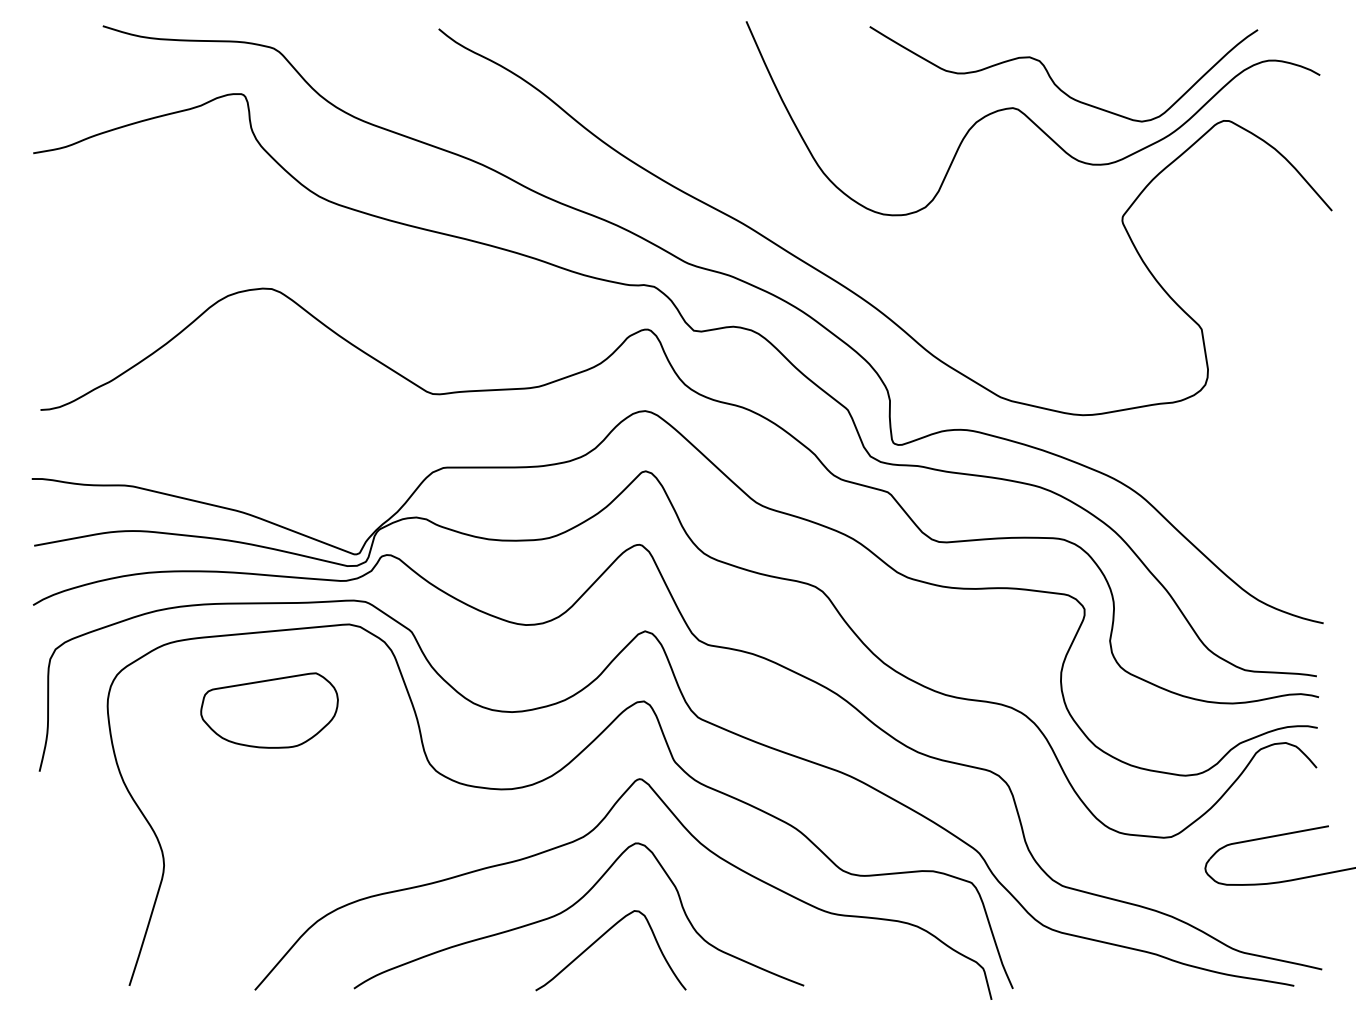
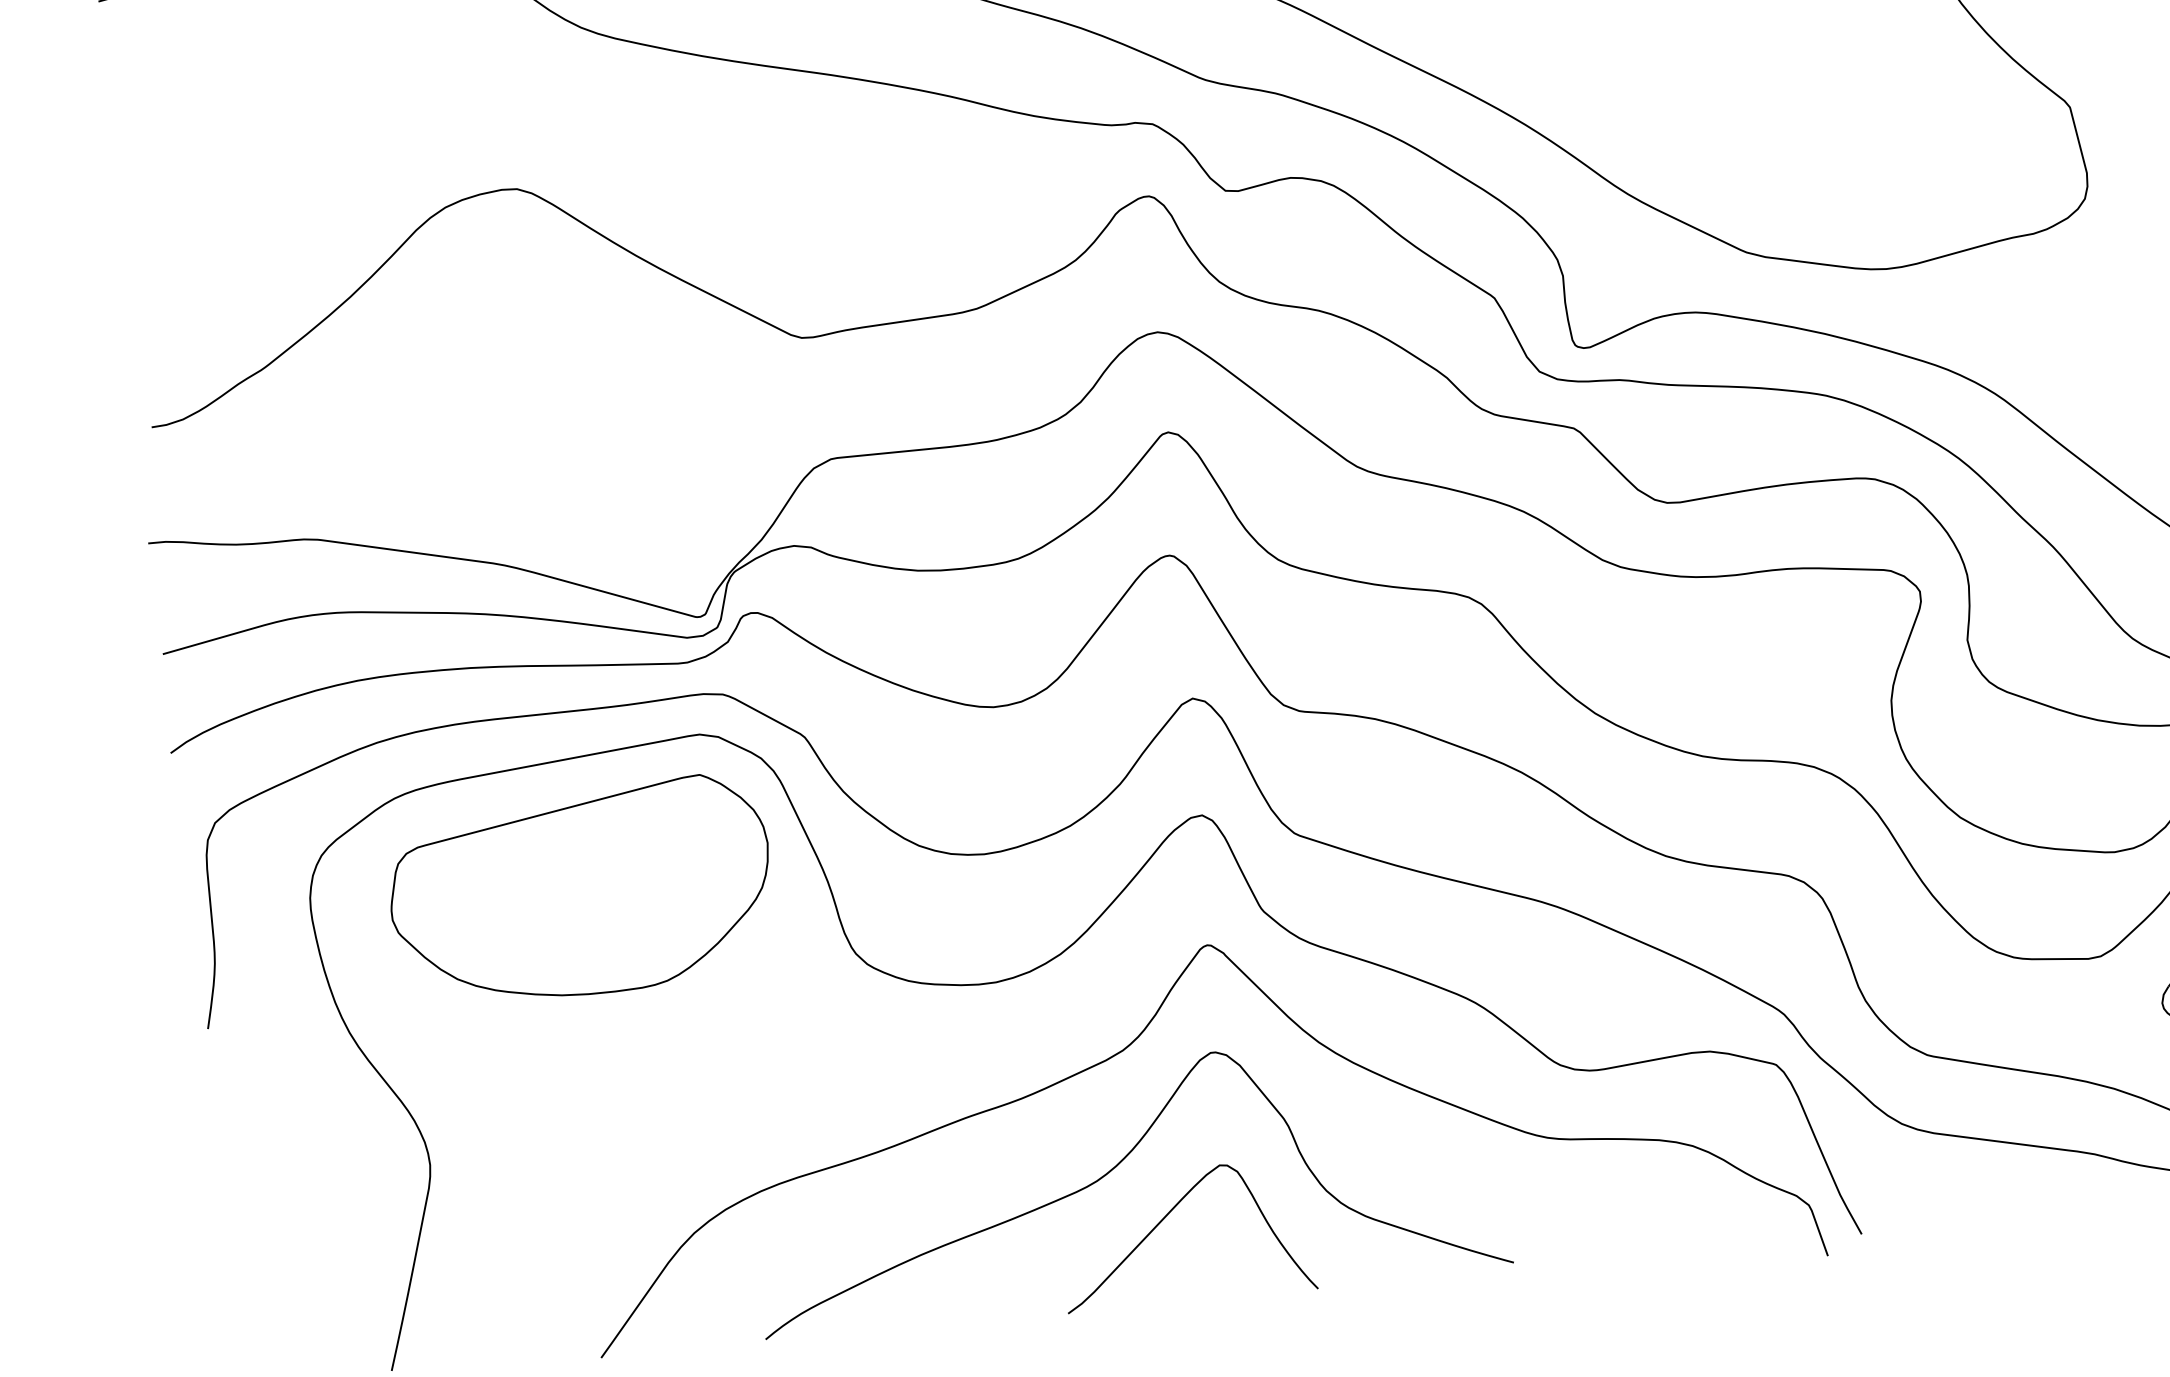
part: (269, 710) -> (580, 890), size x1.67

